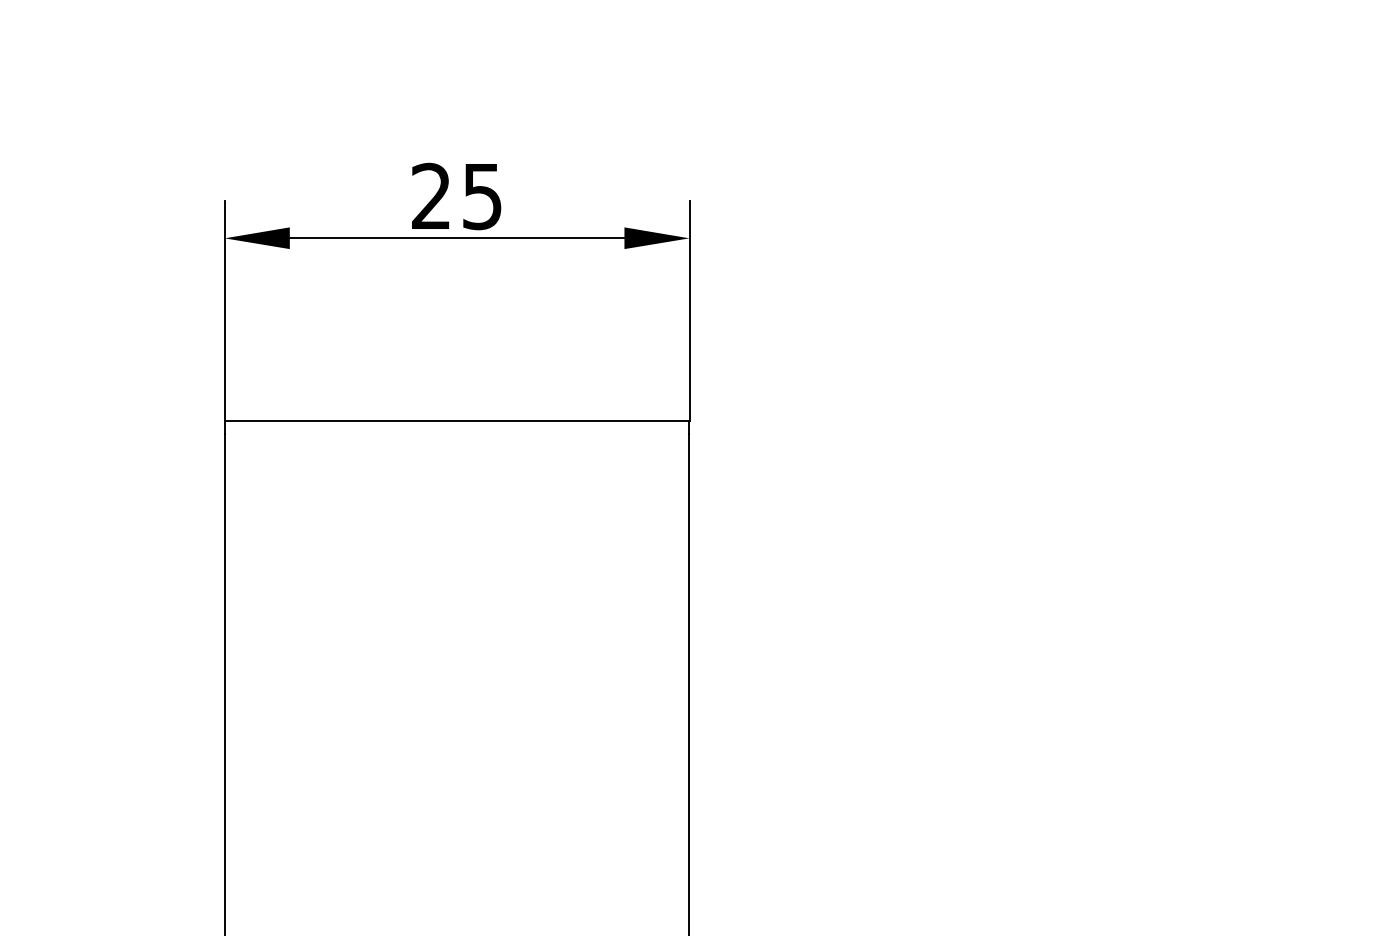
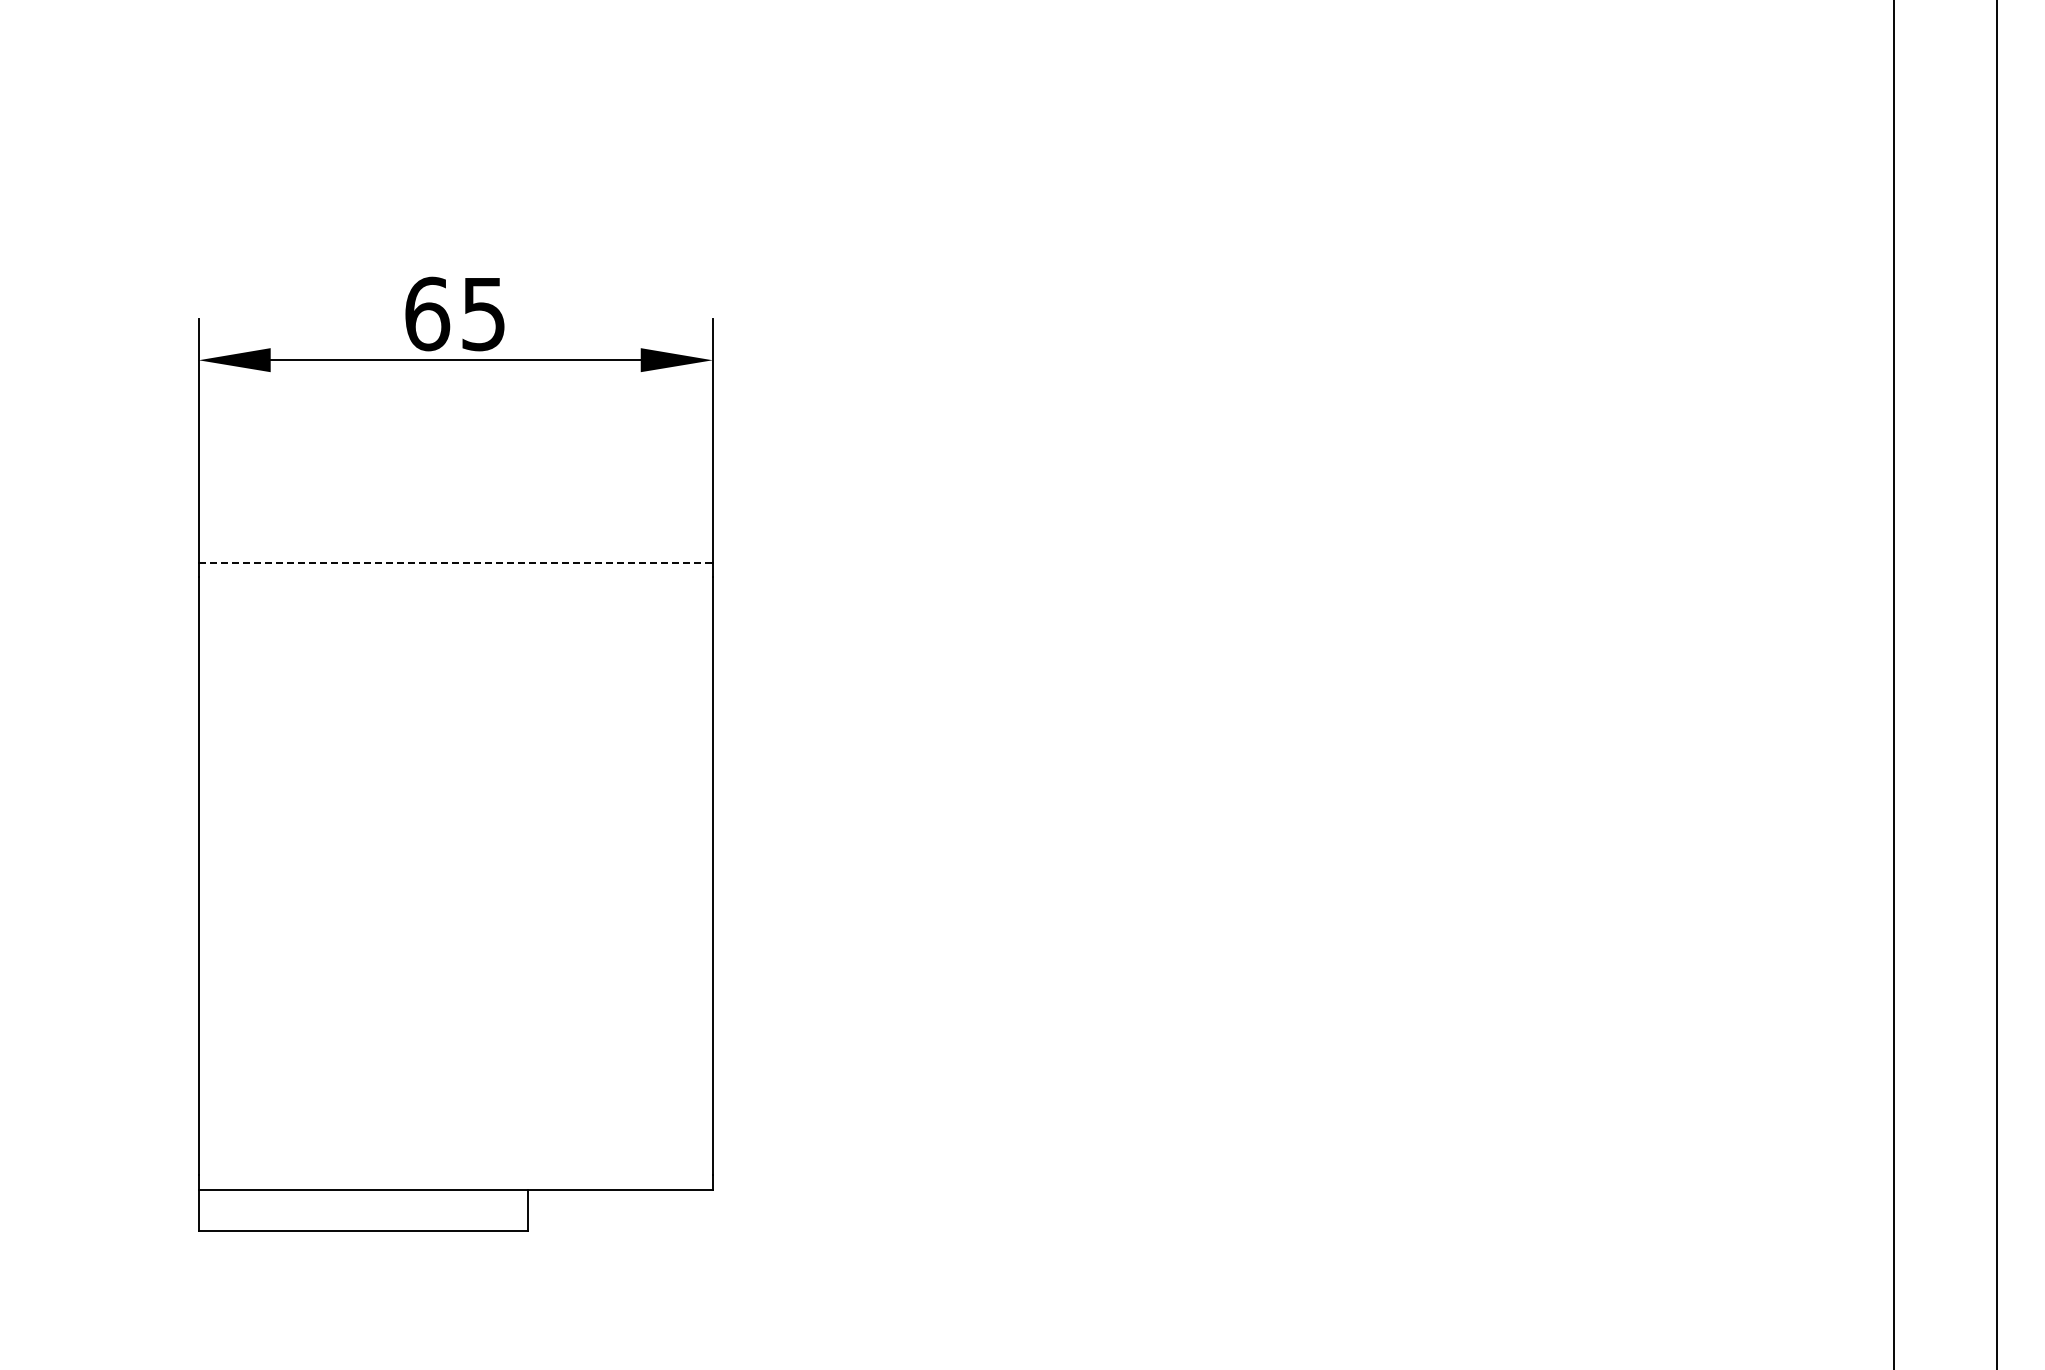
text: (431, 196) -> (427, 313), 25 -> 65
line: (456, 421) -> (455, 562), solid -> dashed

